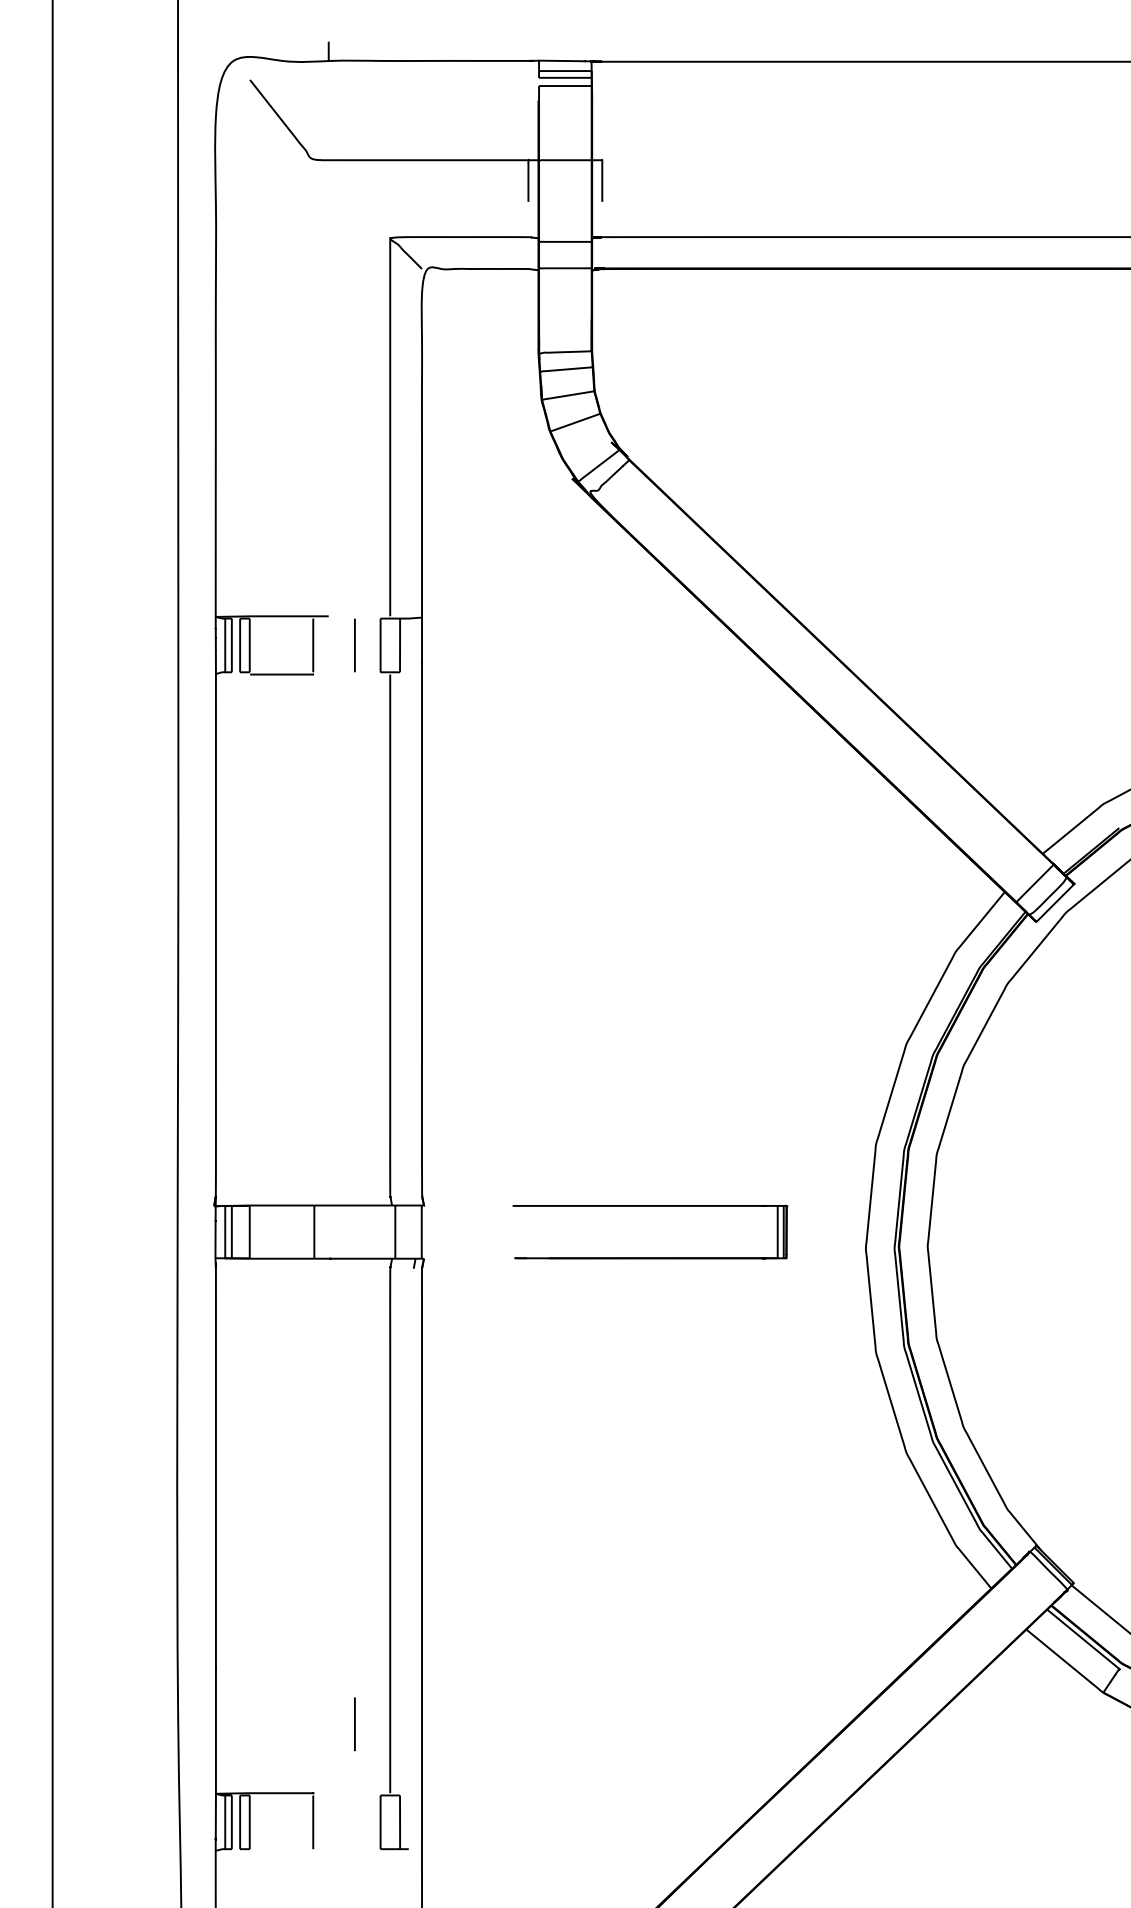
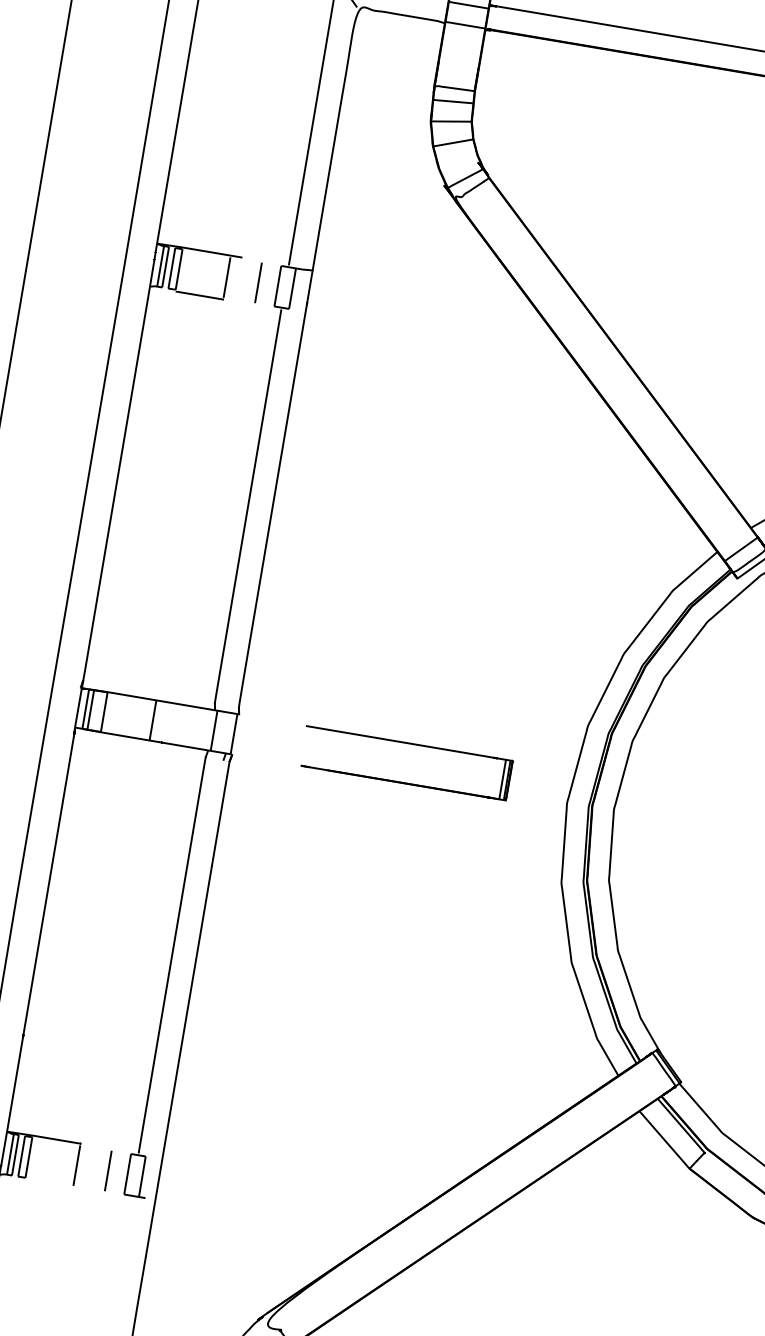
line: (354, 1724) -> (107, 1171), moved

